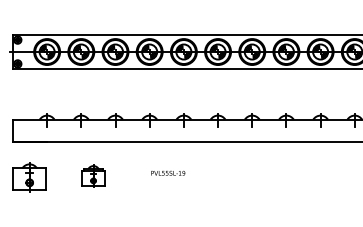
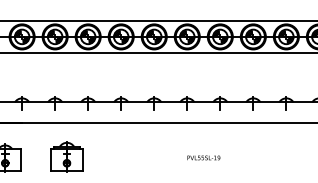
text: (168, 172) -> (204, 157), moved
part: (93, 176) -> (66, 157), size x1.43

